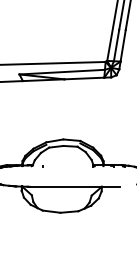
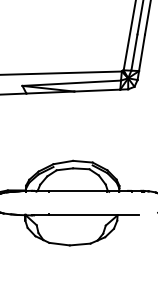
line: (62, 165) -> (72, 190), added

